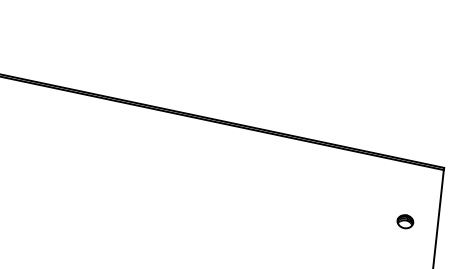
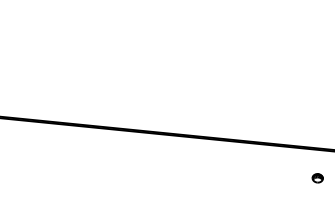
part: (404, 221) -> (317, 178), moved

